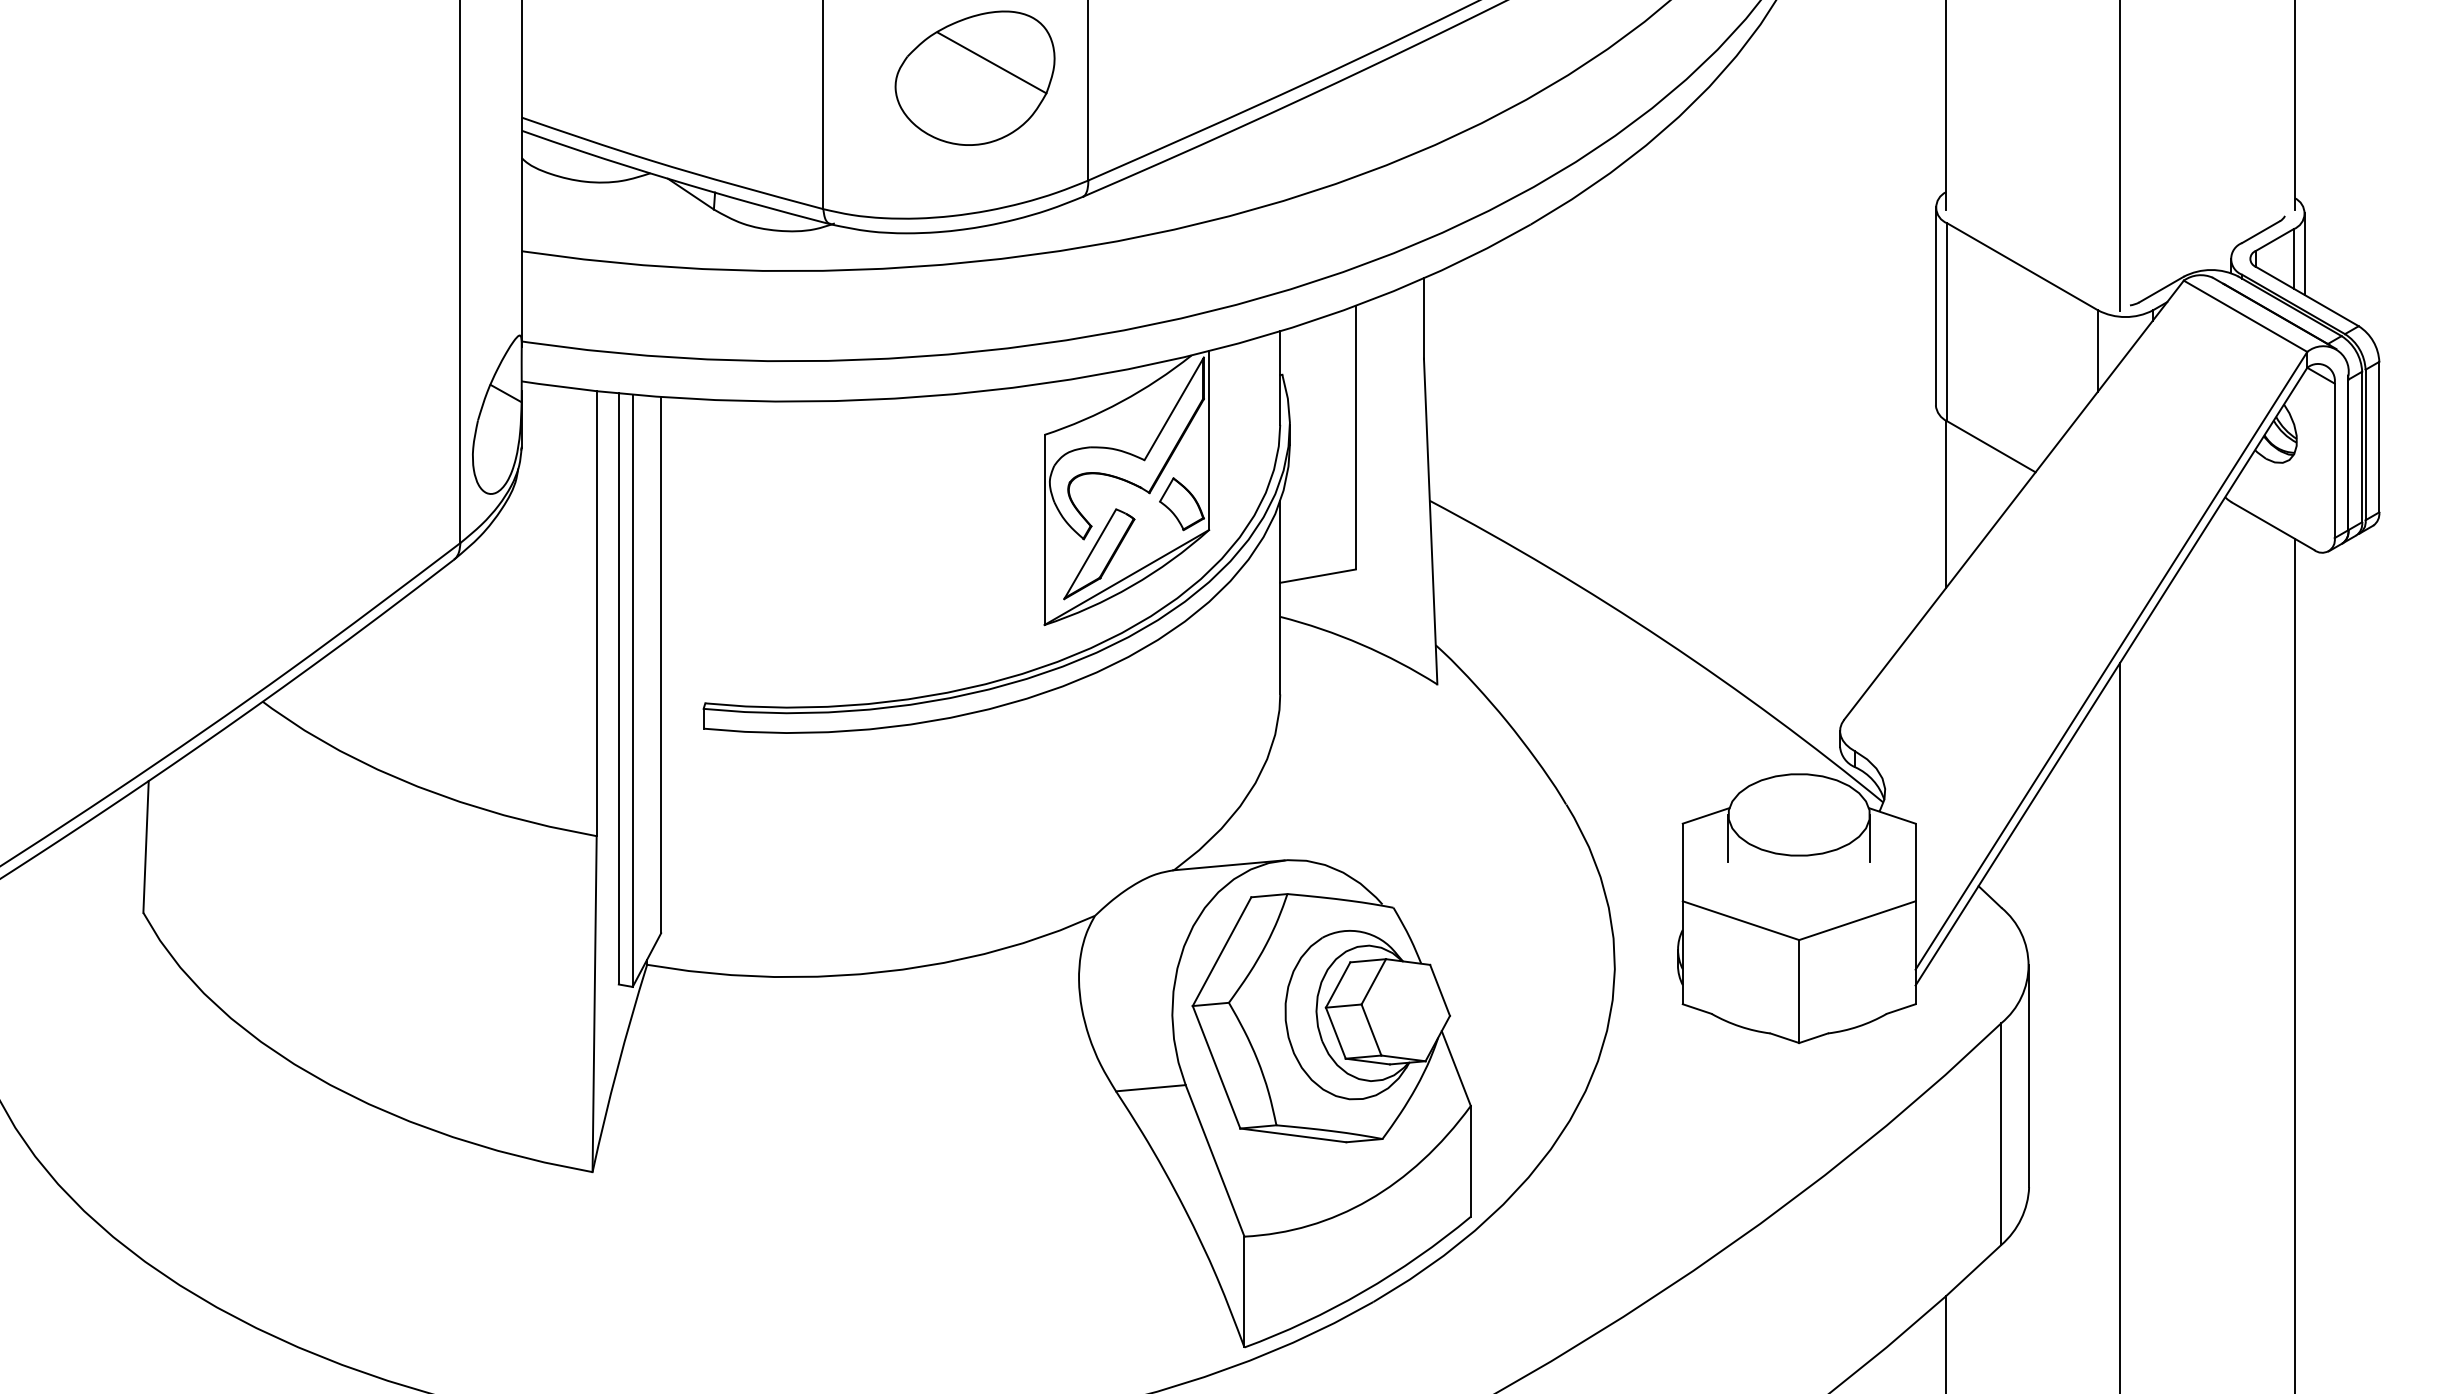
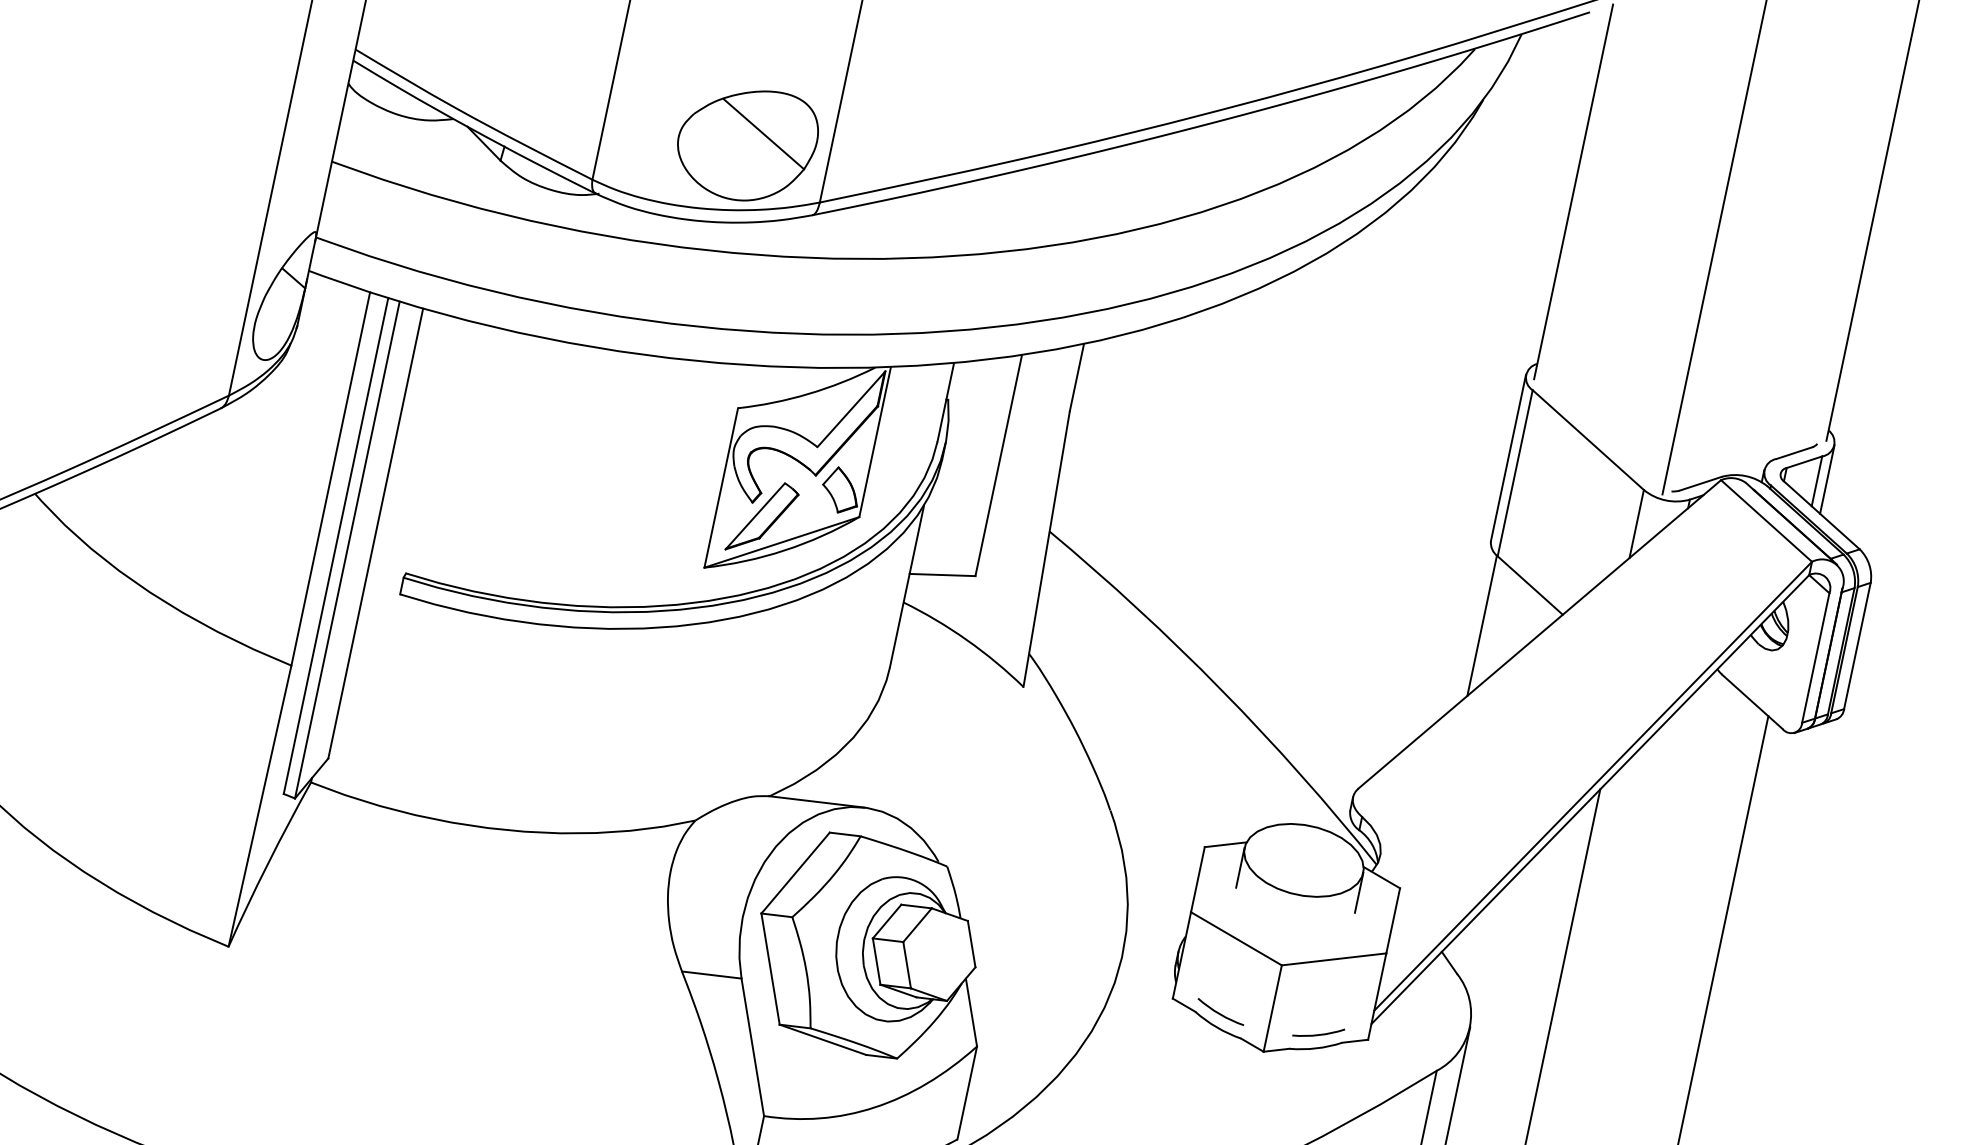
part: (974, 77) -> (746, 143), moved
arc: (1740, 1009) -> (1220, 1013), added
arc: (1858, 1009) -> (1319, 1034), added

